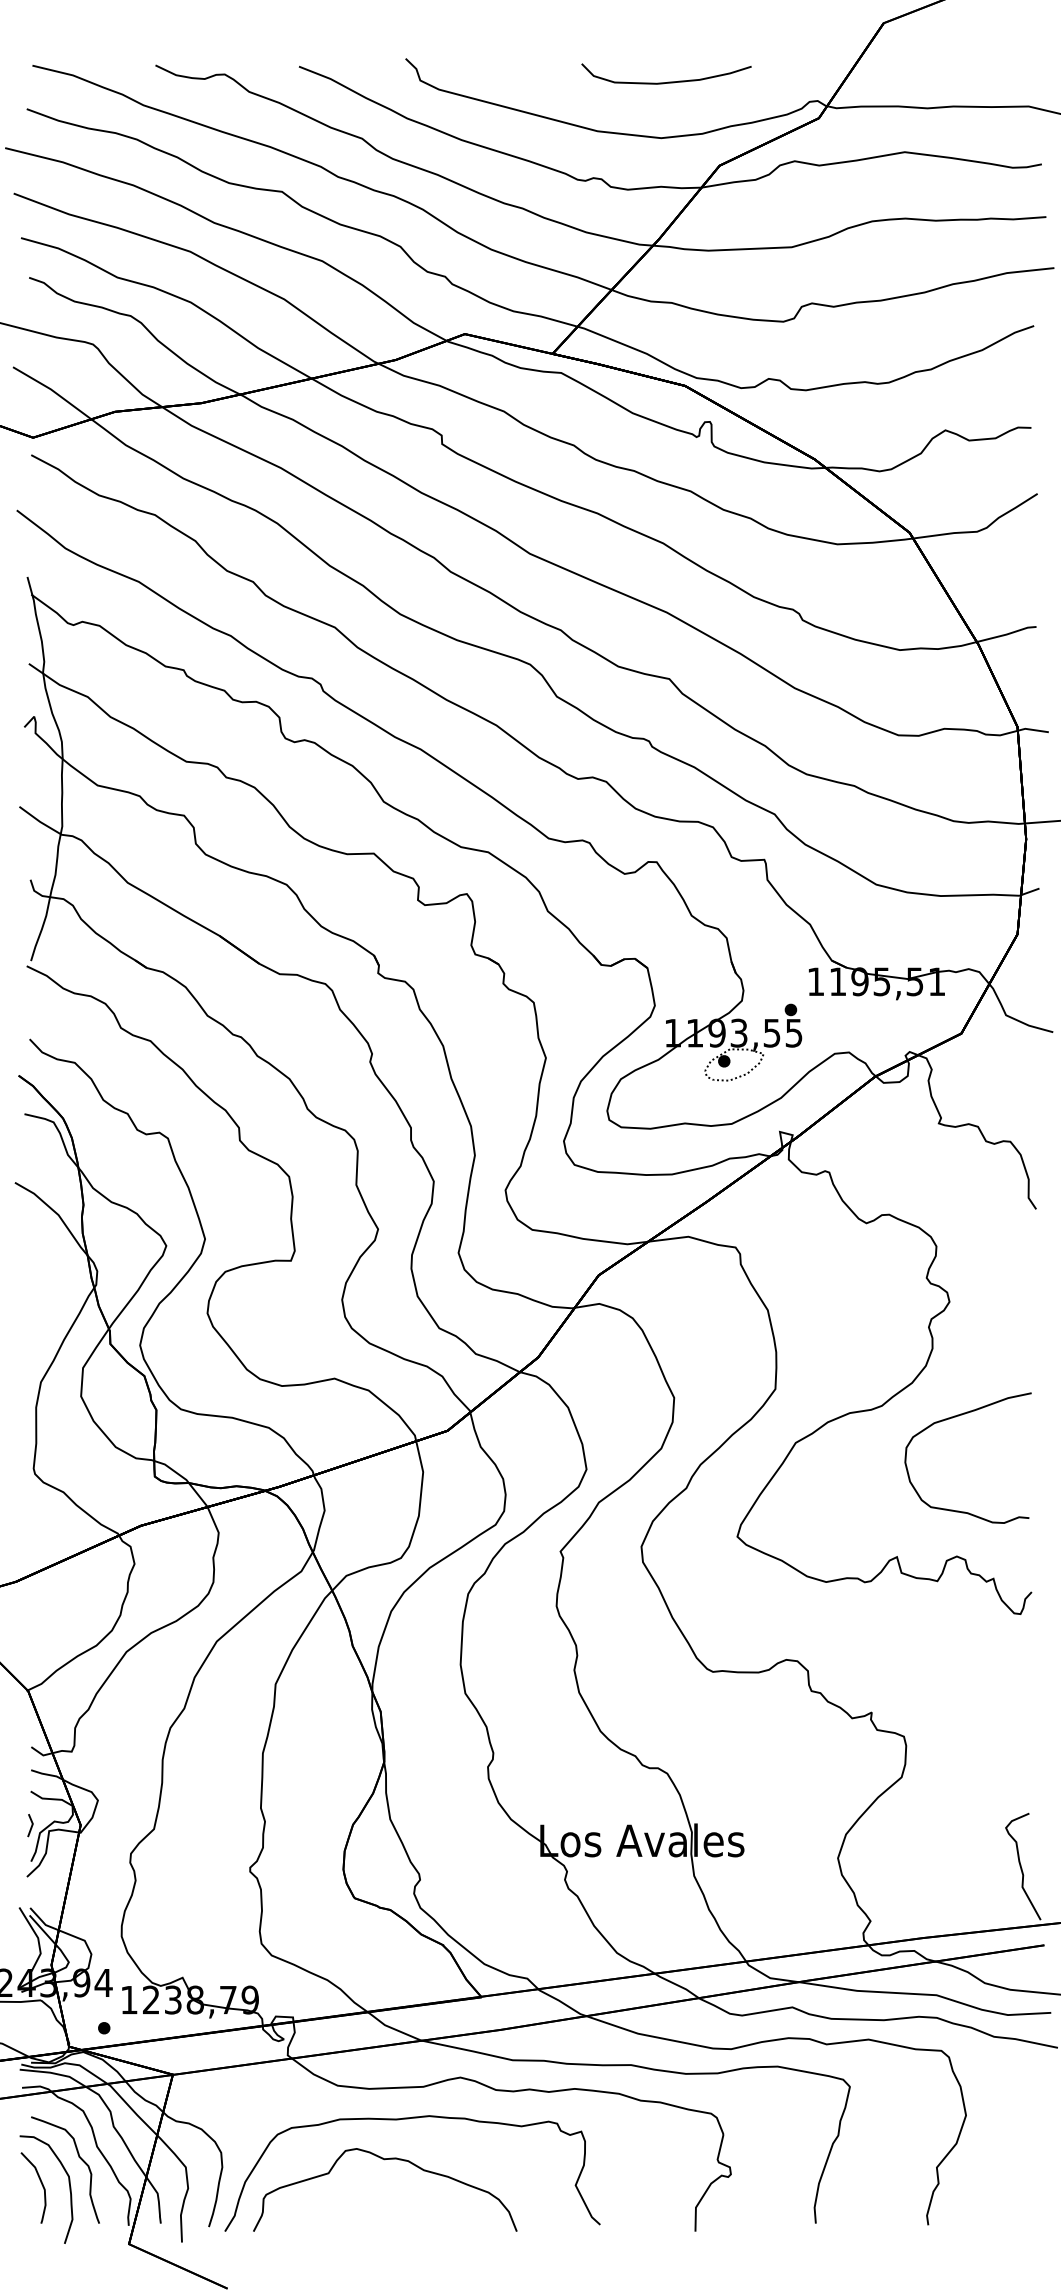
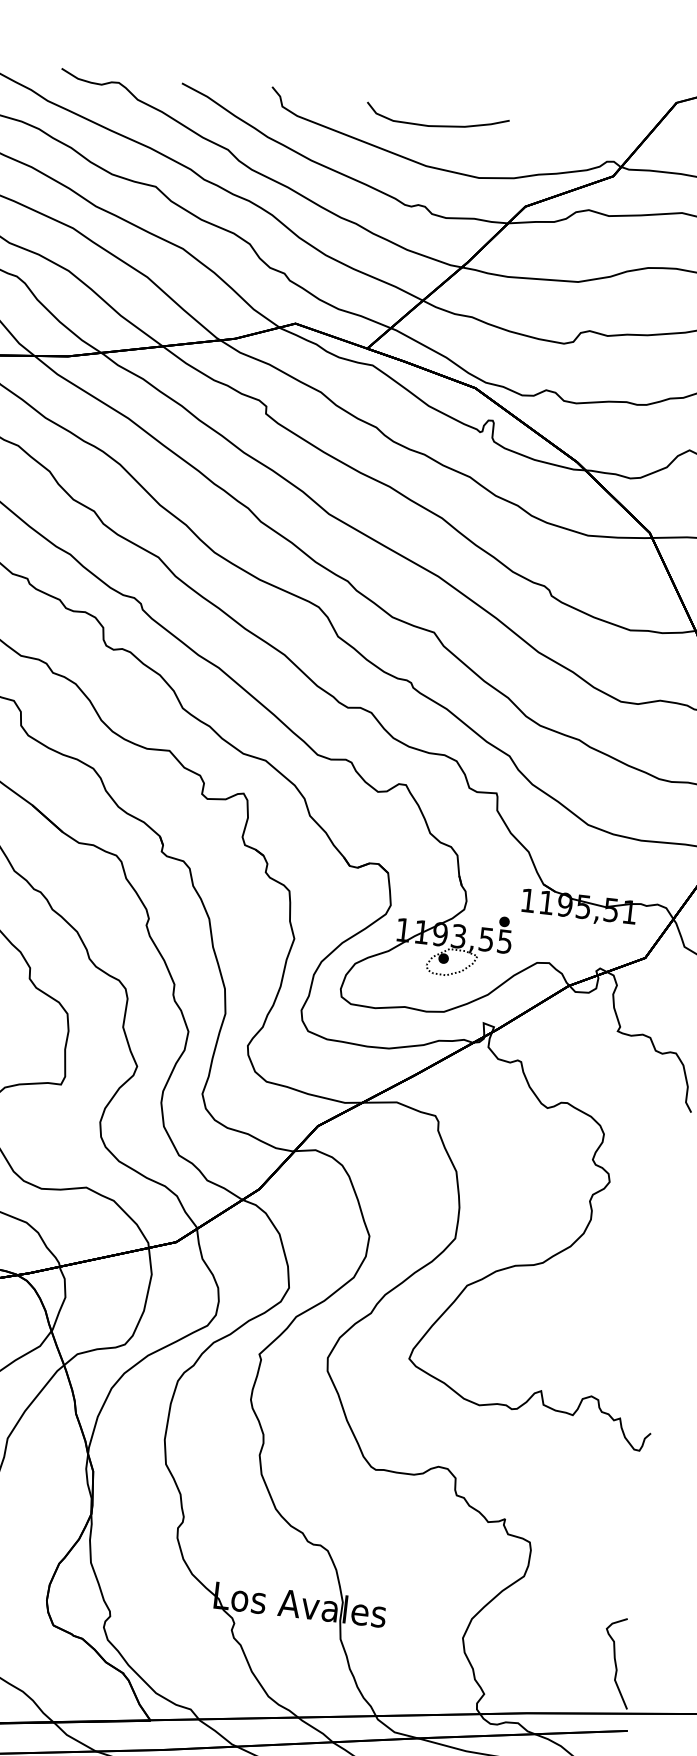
curve: (668, 81) -> (438, 125), moved
curve: (955, 1417) -> (603, 1279), removed

